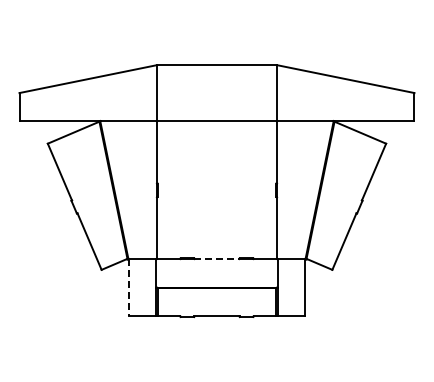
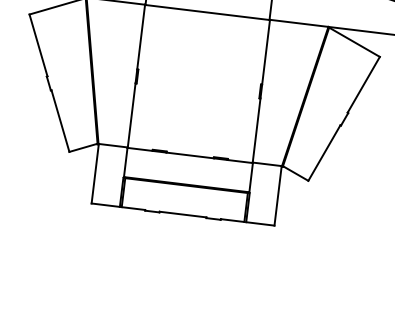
line: (217, 259) -> (190, 155), dashed -> solid
line: (128, 287) -> (95, 173), dashed -> solid

